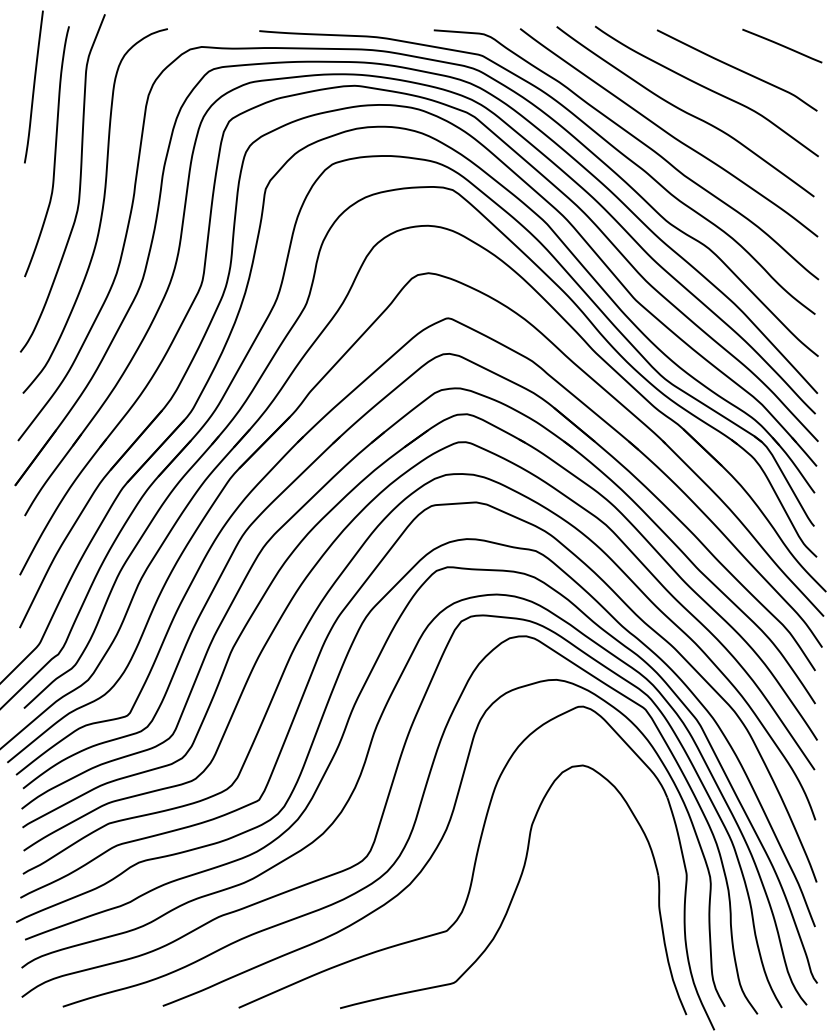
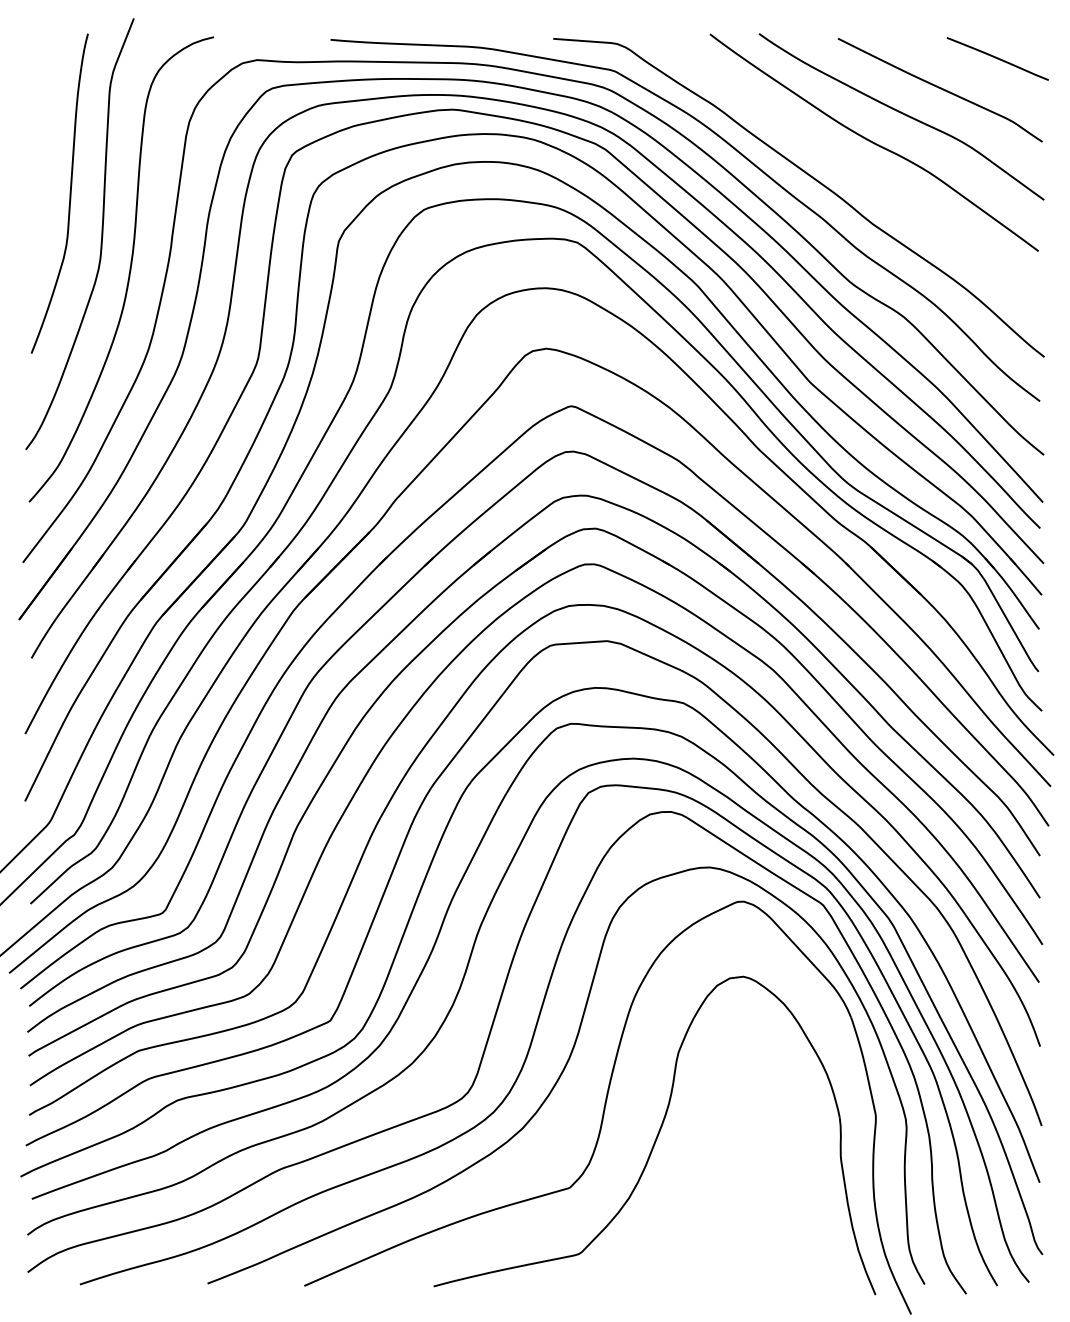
line: (33, 86) -> (42, 110), removed
curve: (668, 132) -> (852, 169), removed

